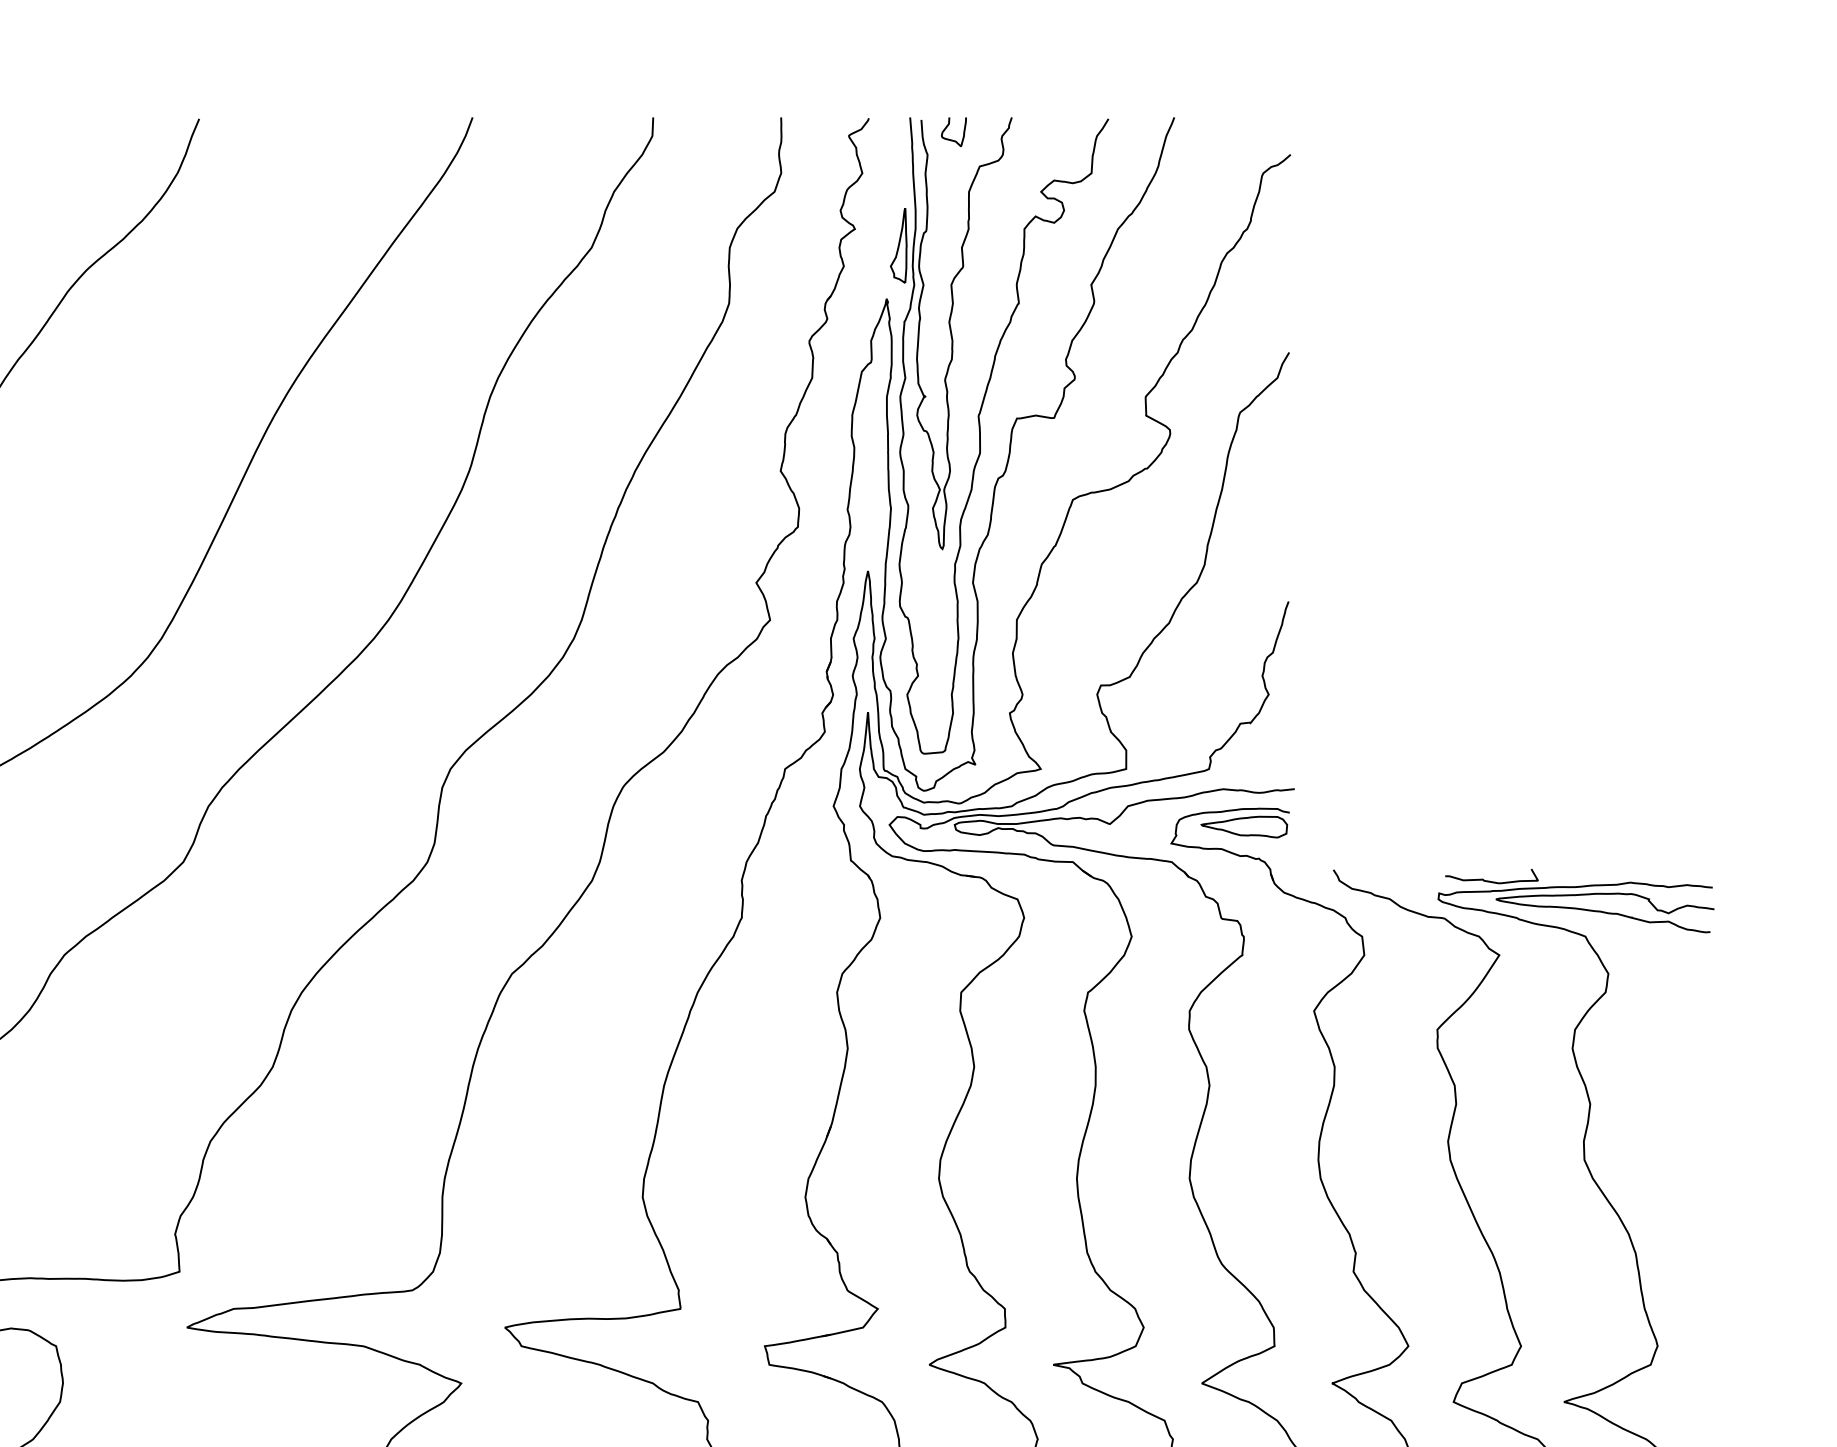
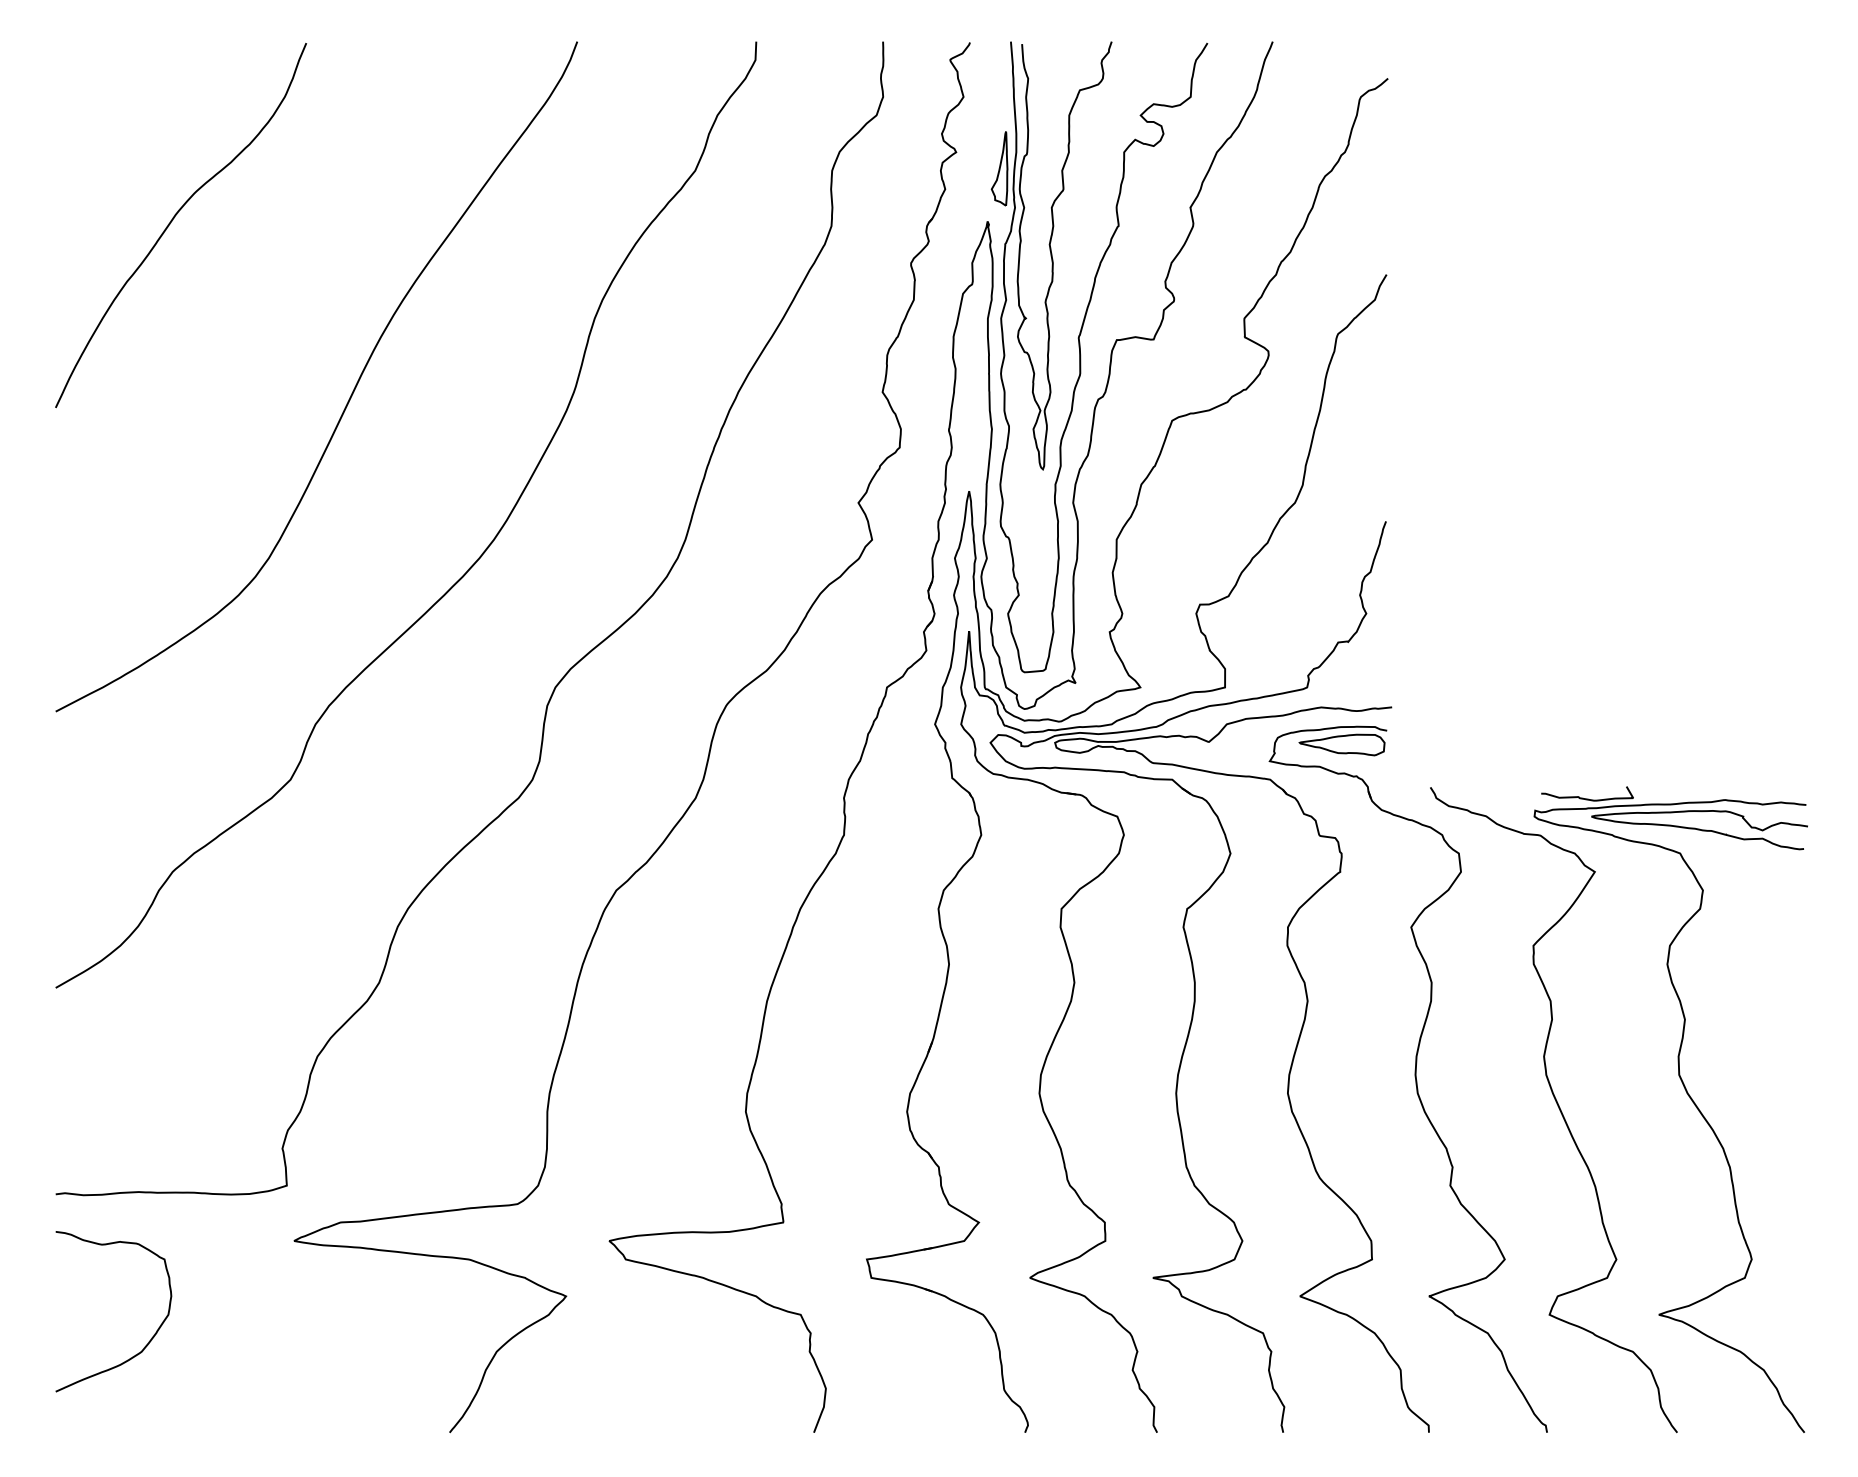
curve: (947, 128) -> (1047, 52), removed

